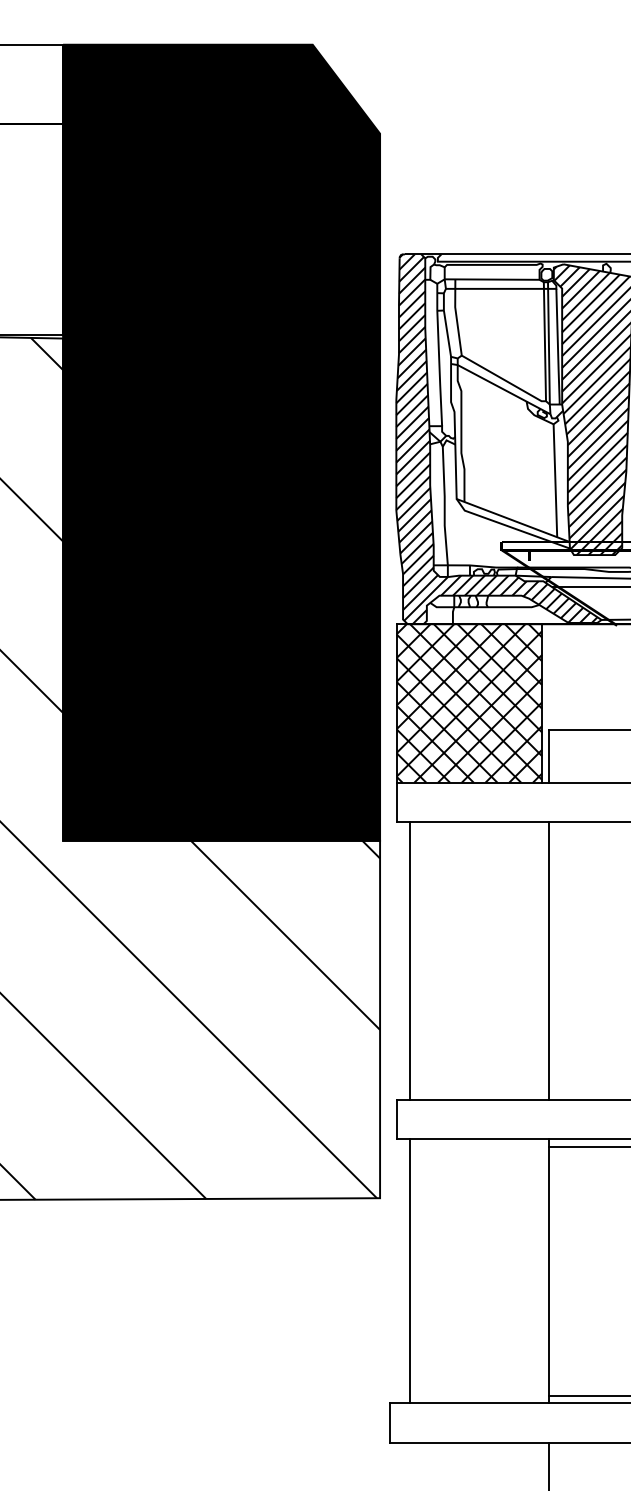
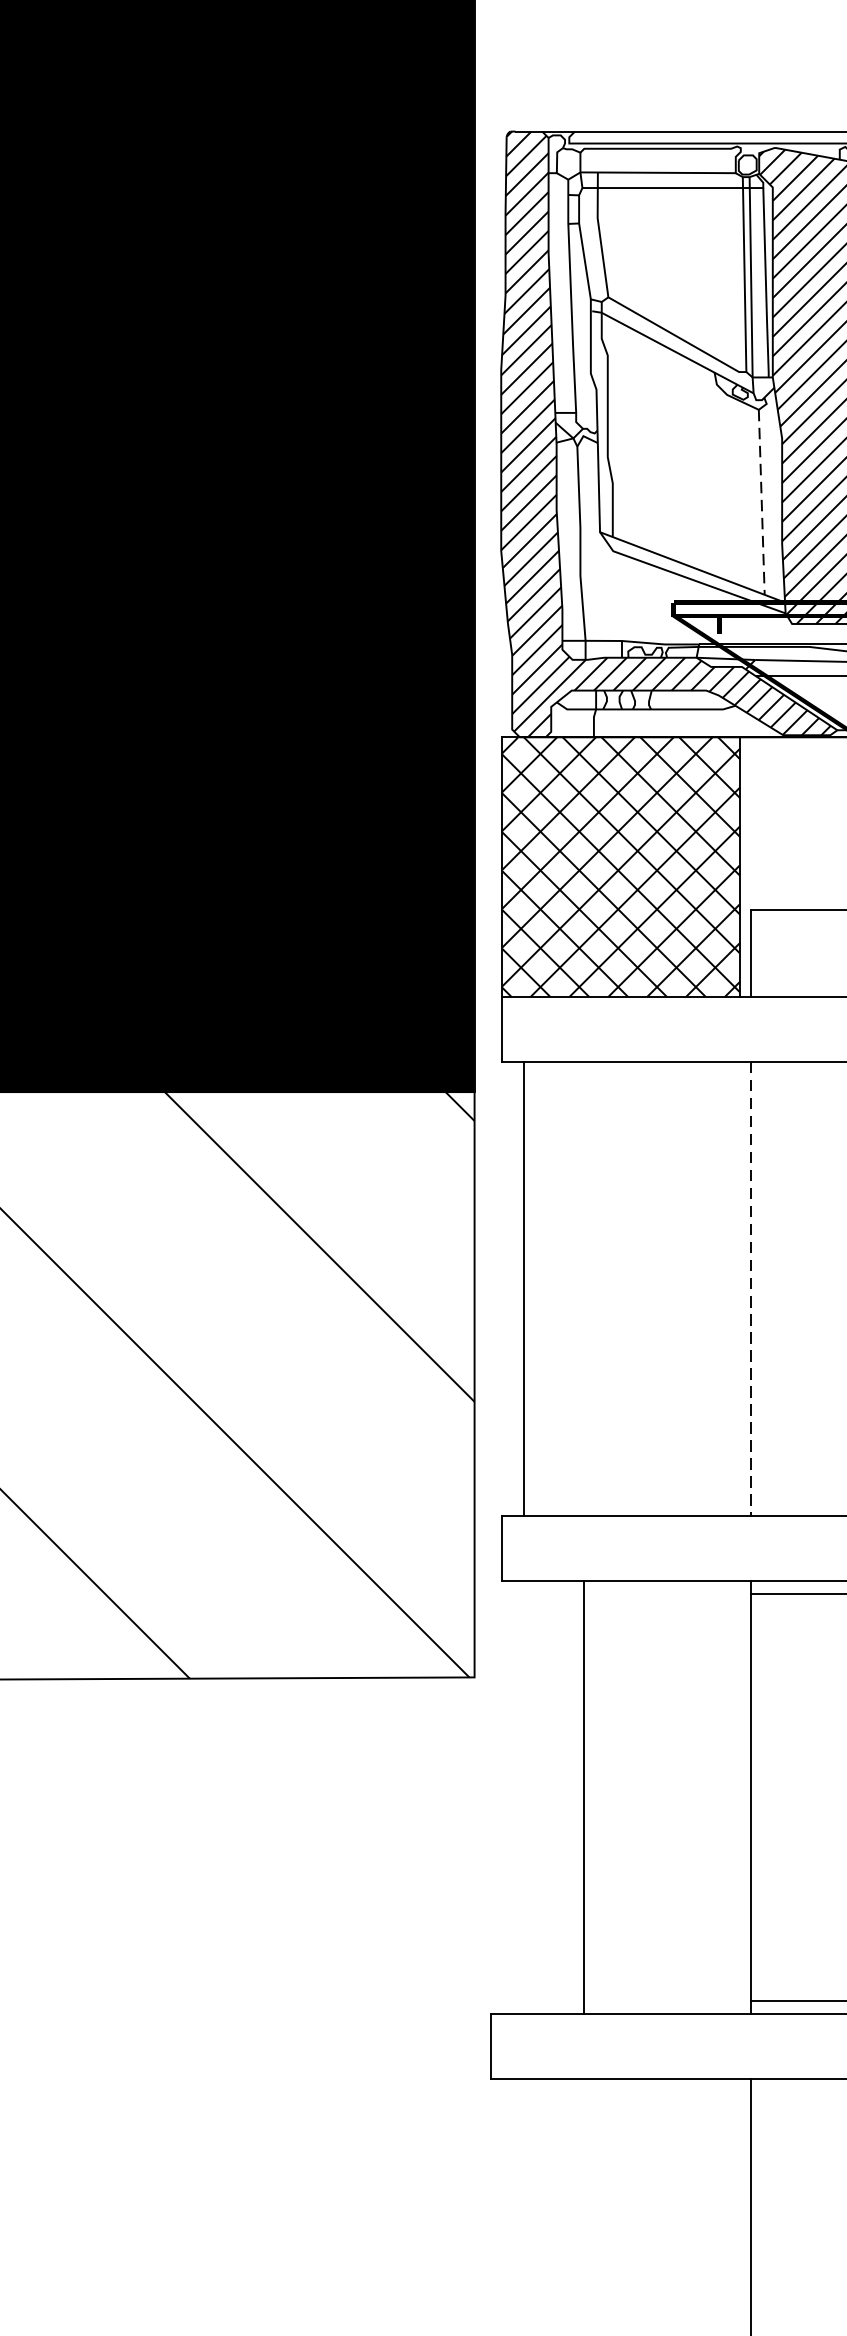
line: (555, 481) -> (761, 503), solid -> dashed
line: (548, 961) -> (750, 1289), solid -> dashed
line: (410, 1271) -> (585, 1797), moved

